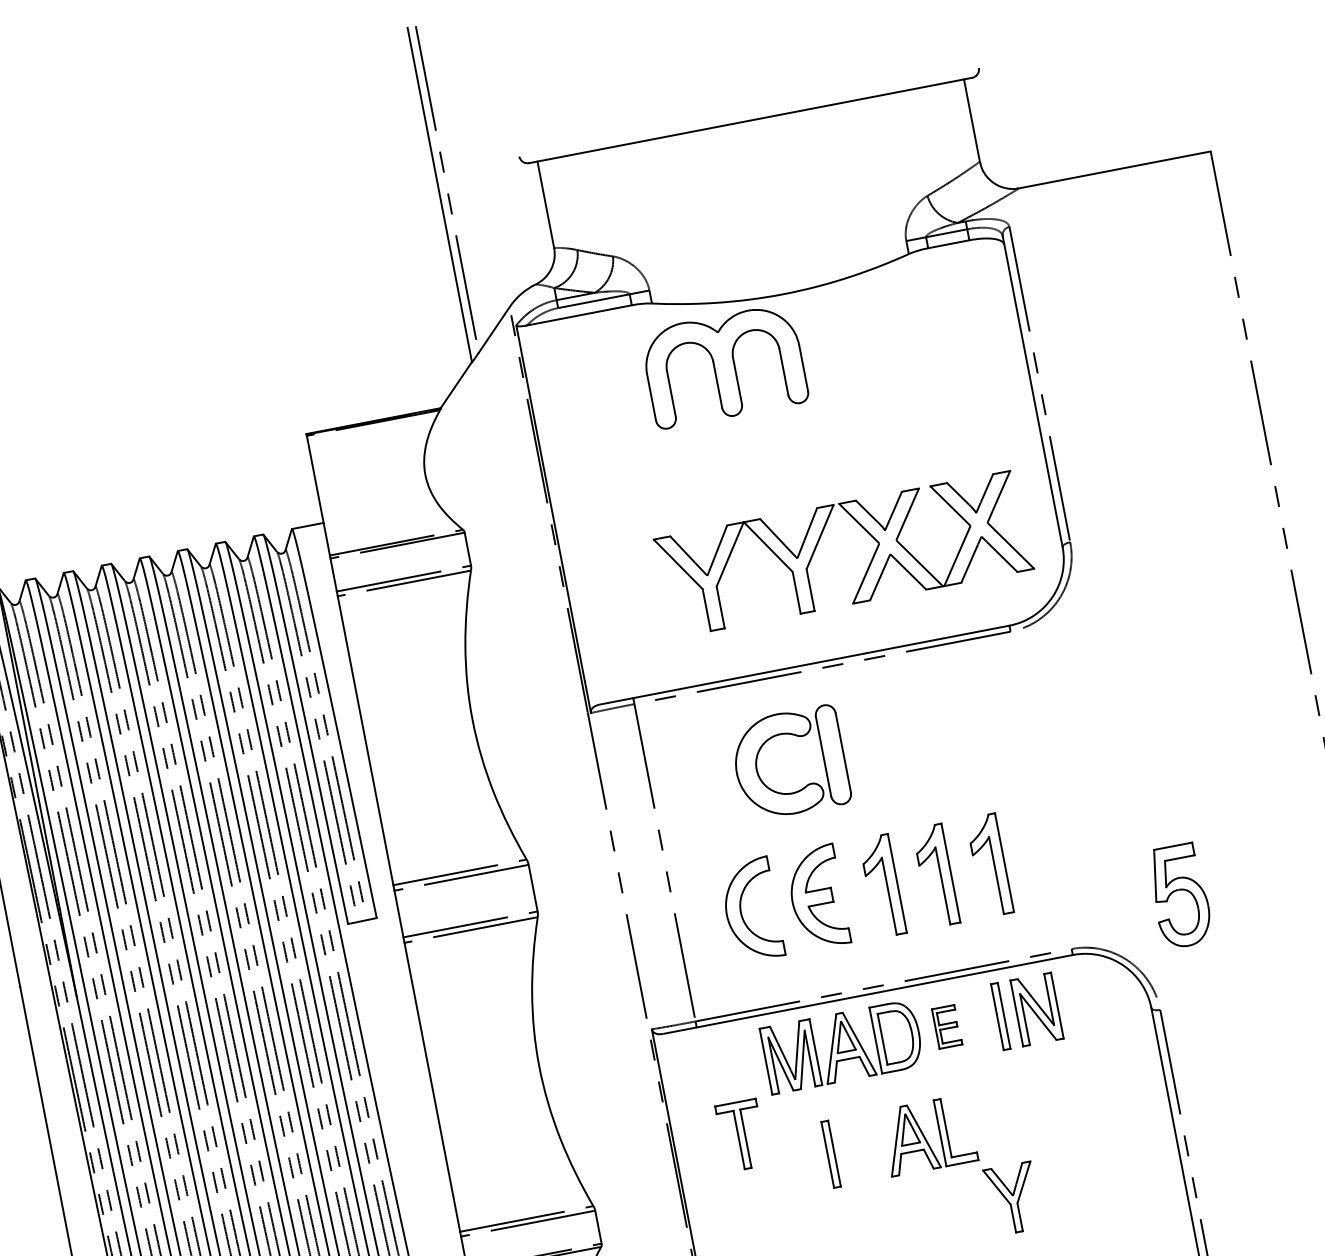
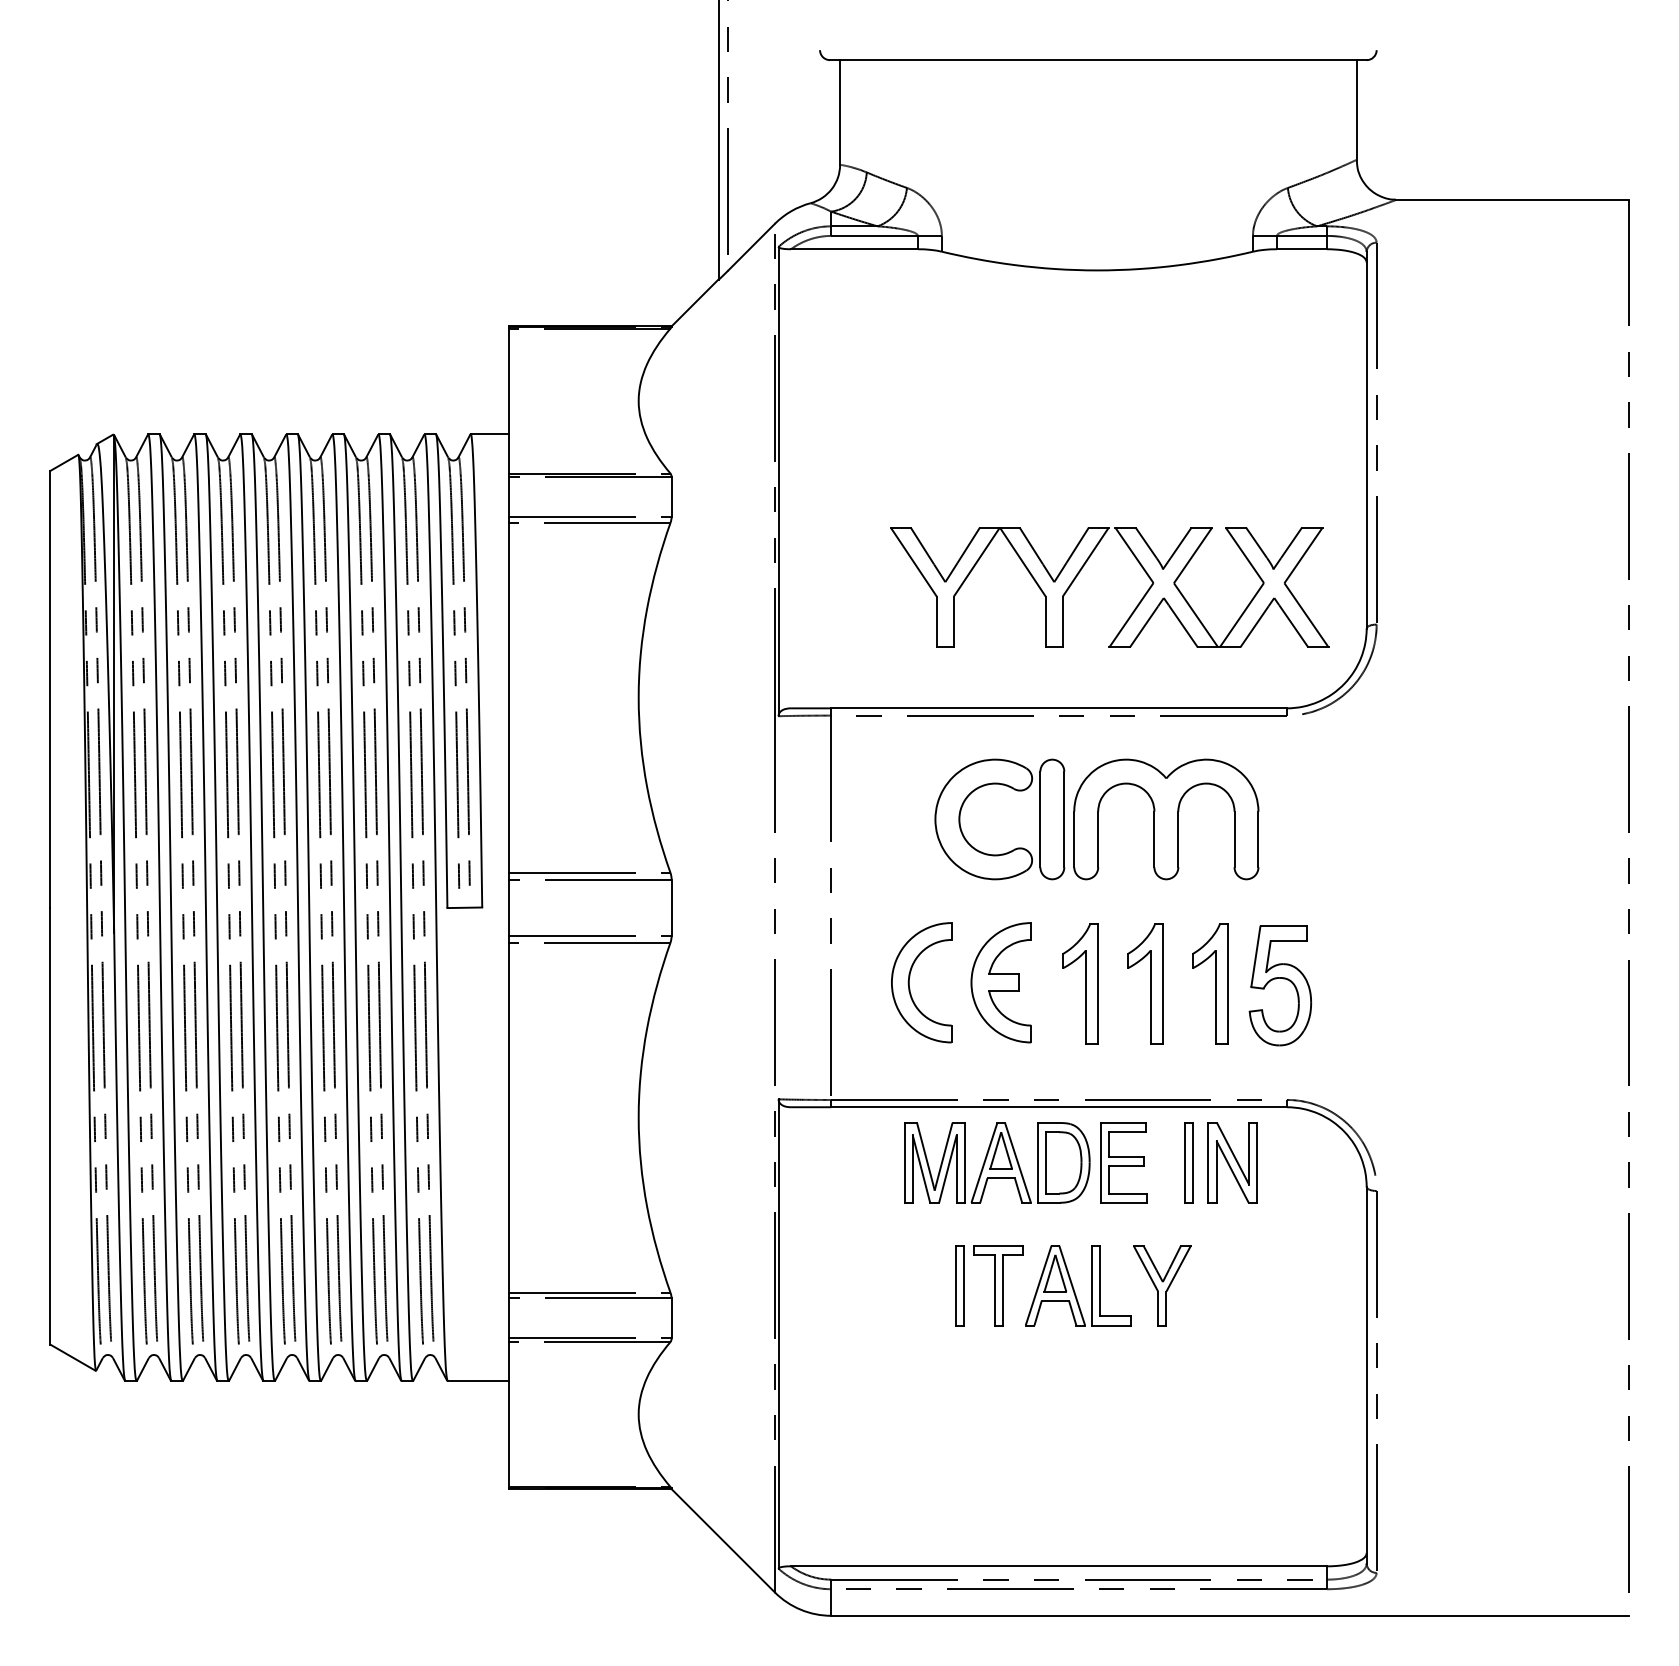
part: (724, 366) -> (1166, 819), moved
part: (1181, 890) -> (1283, 979), moved
part: (946, 1026) -> (1123, 1162), size x1.67
part: (741, 1135) -> (998, 1285), moved
part: (1013, 1198) -> (1162, 1285), moved

